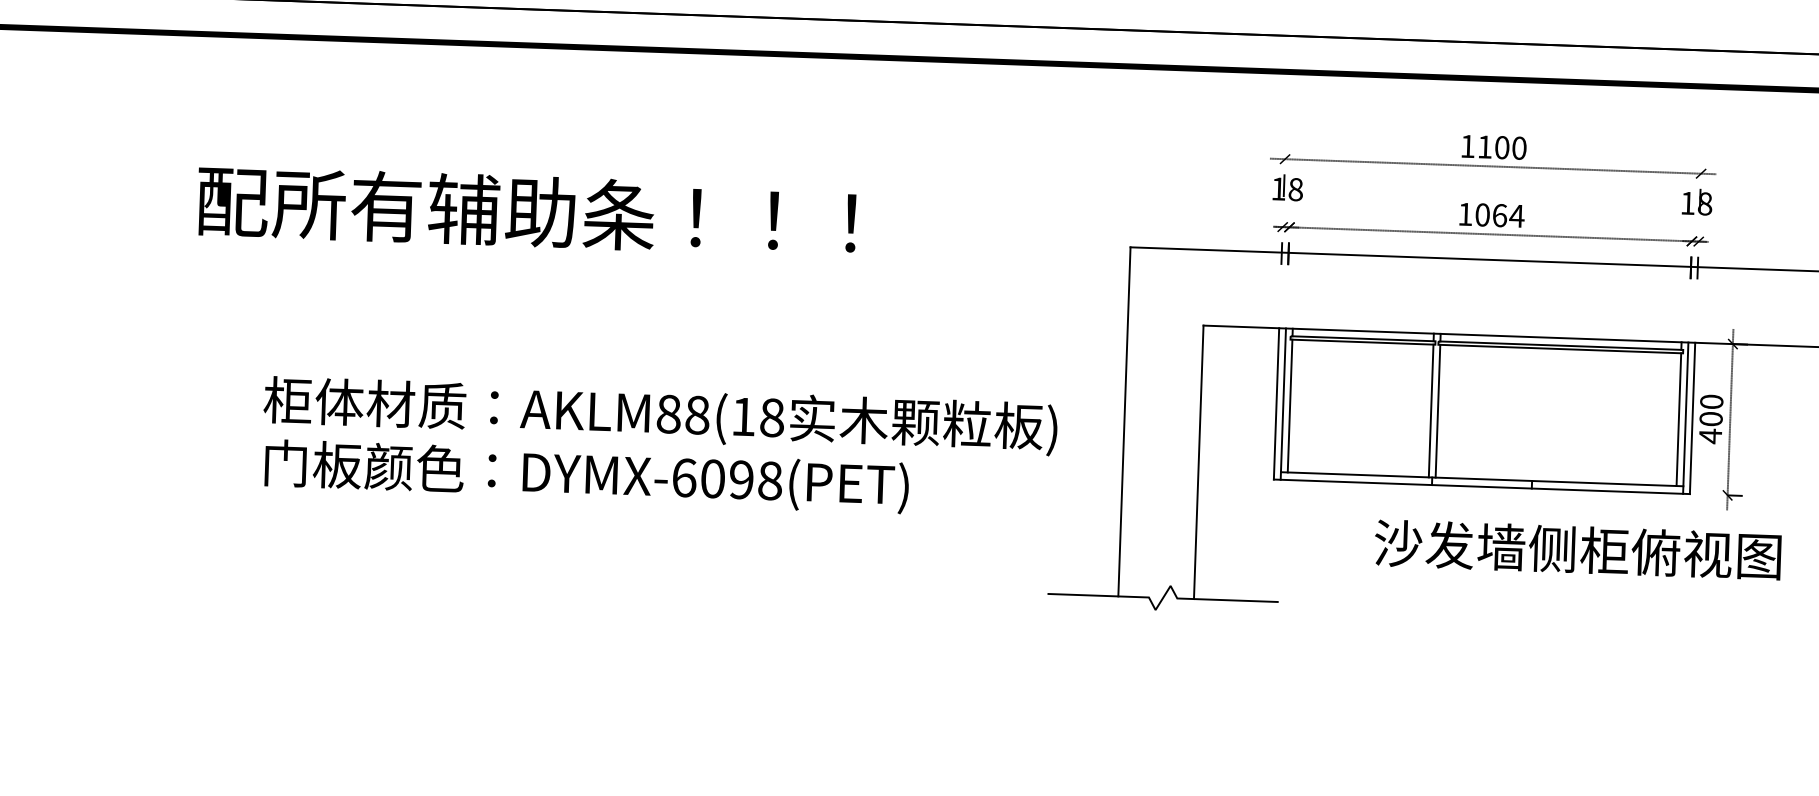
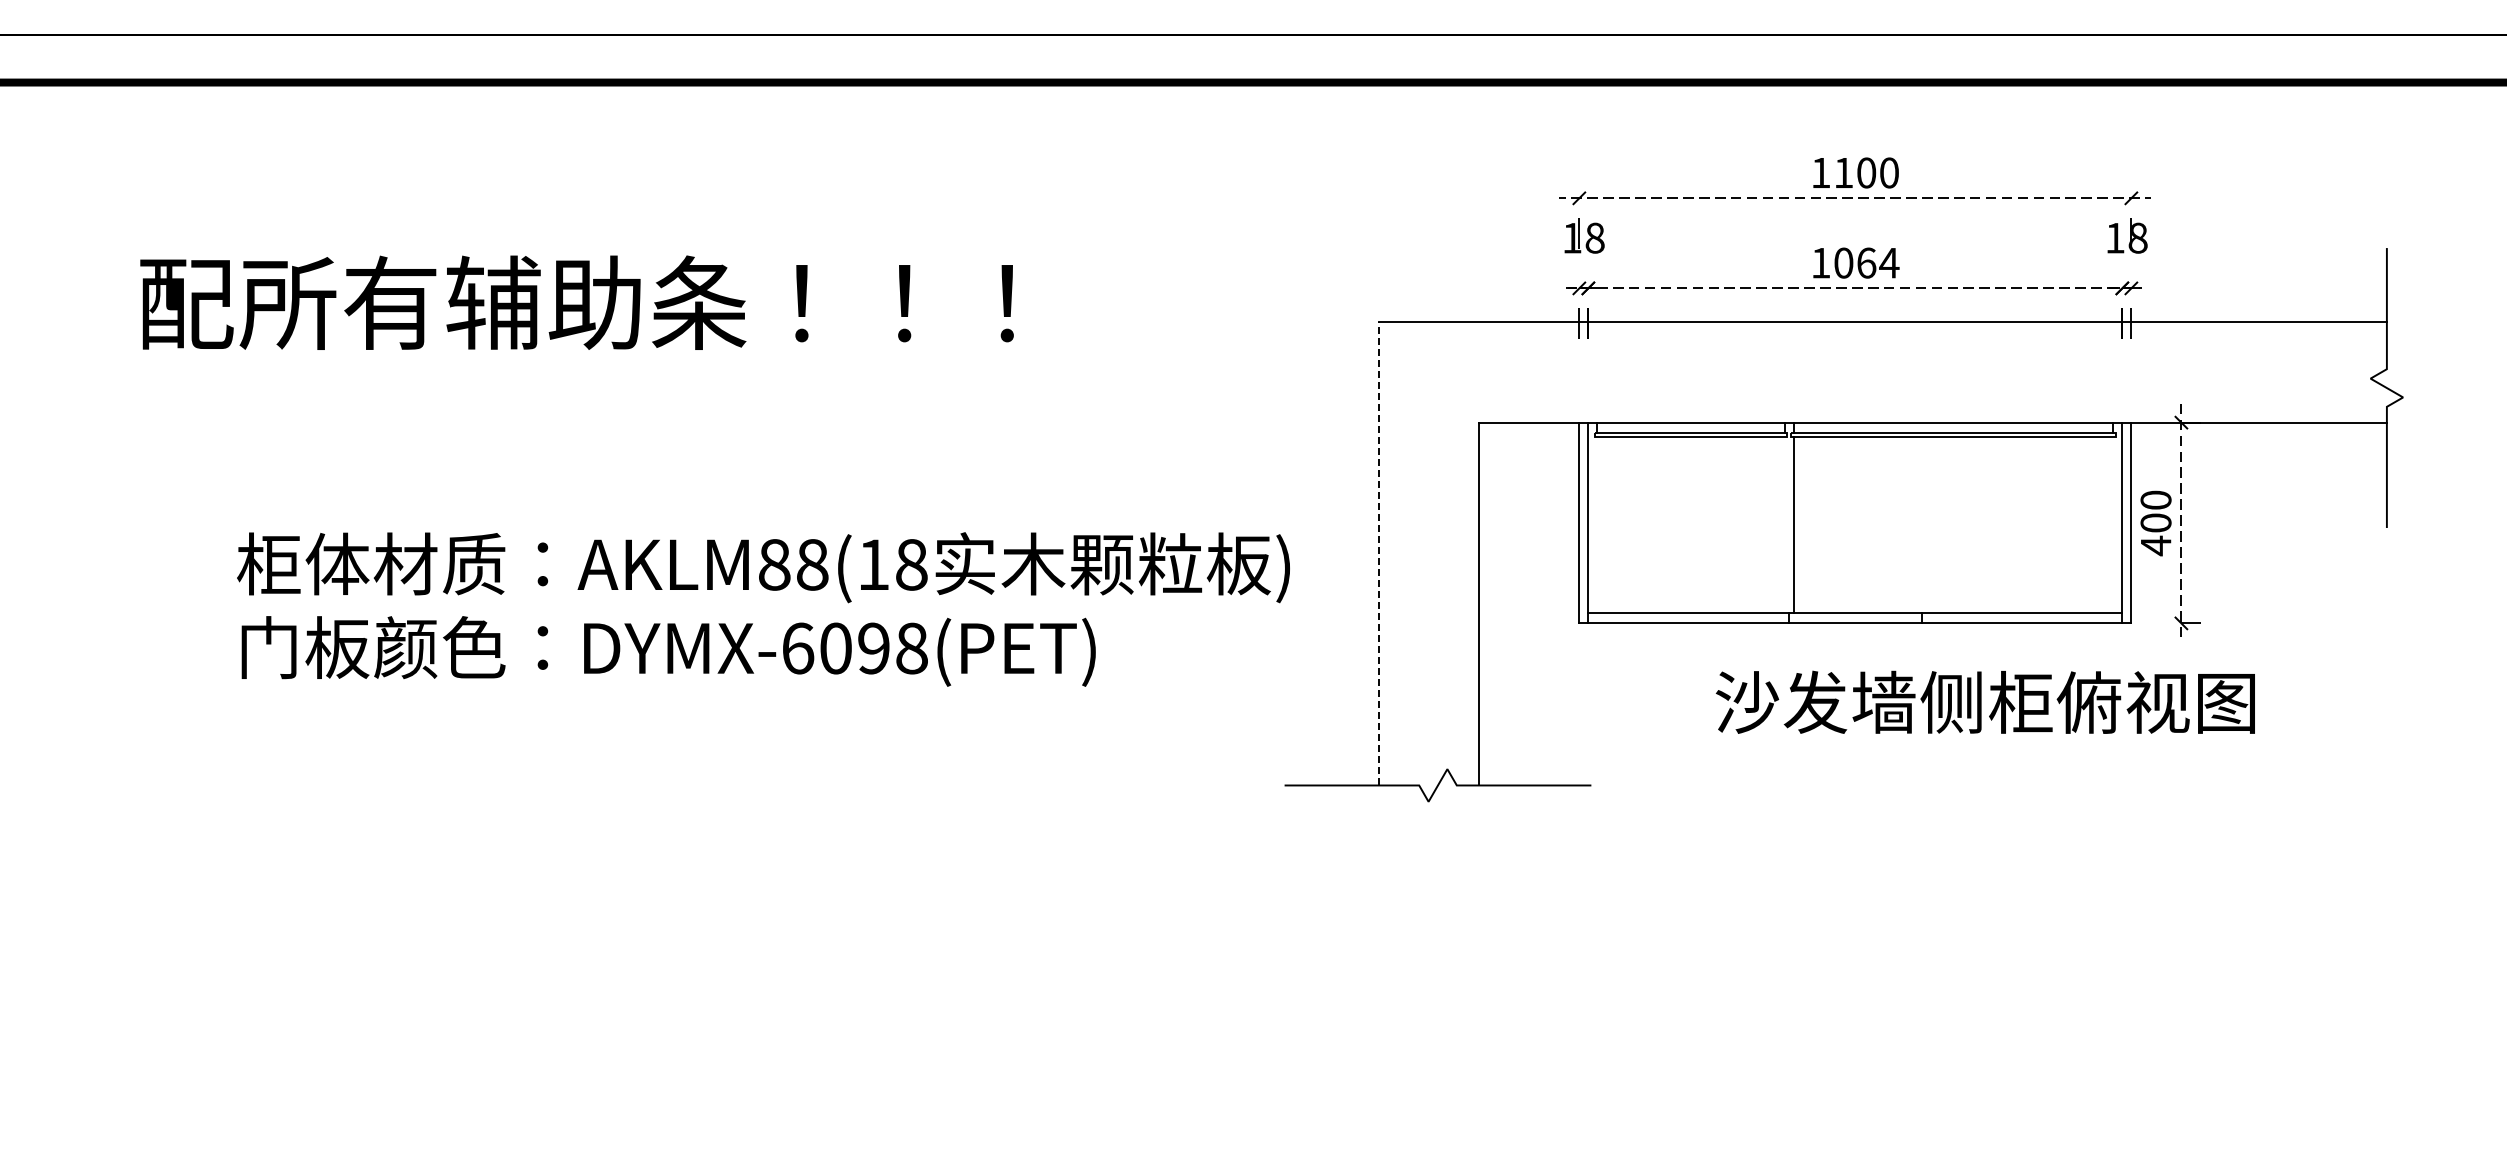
line: (1290, 406) -> (1597, 525), removed
line: (1431, 411) -> (1784, 525), removed
line: (1679, 419) -> (2113, 525), removed
line: (1124, 421) -> (1378, 553), solid -> dashed

